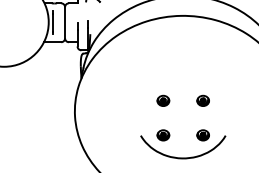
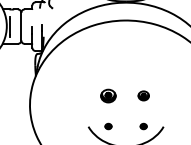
part: (163, 100) -> (108, 95), size x1.4
part: (163, 135) -> (108, 126), size x0.6
part: (202, 135) -> (143, 126), size x0.6

